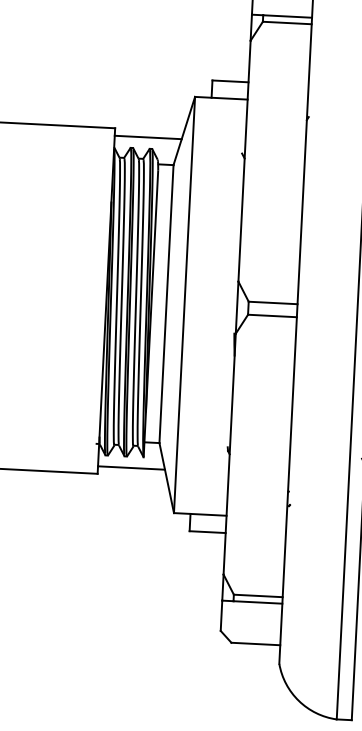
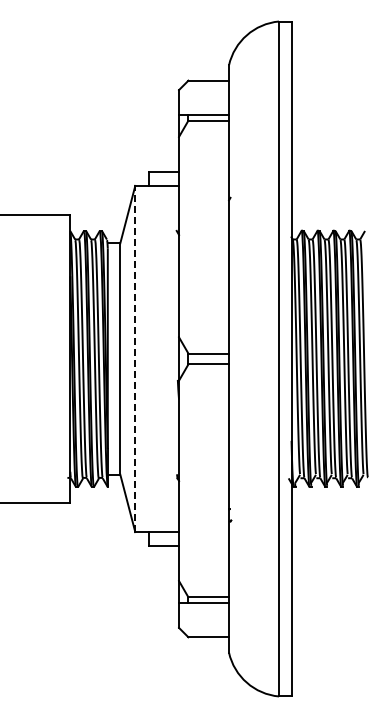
line: (148, 137) -> (98, 221), removed
line: (184, 304) -> (135, 358), solid -> dashed
line: (131, 468) -> (98, 496), removed

